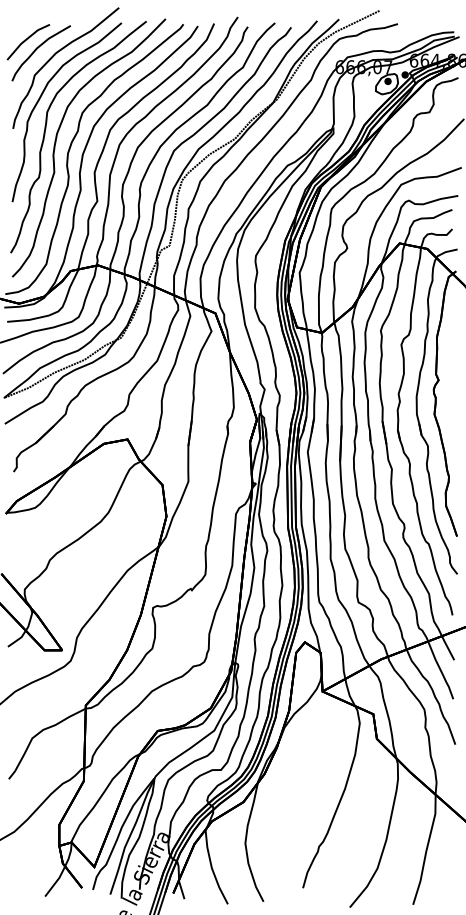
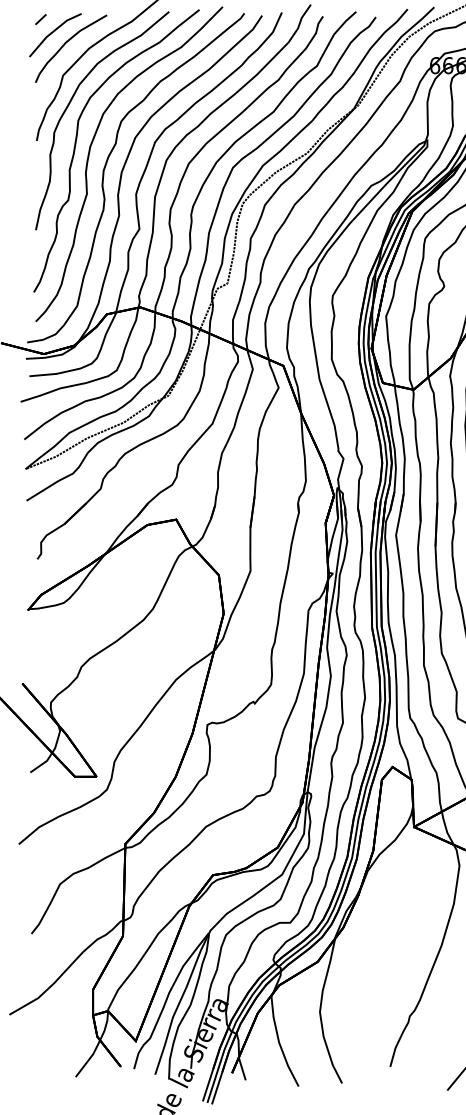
line: (16, 28) -> (40, 18), added

